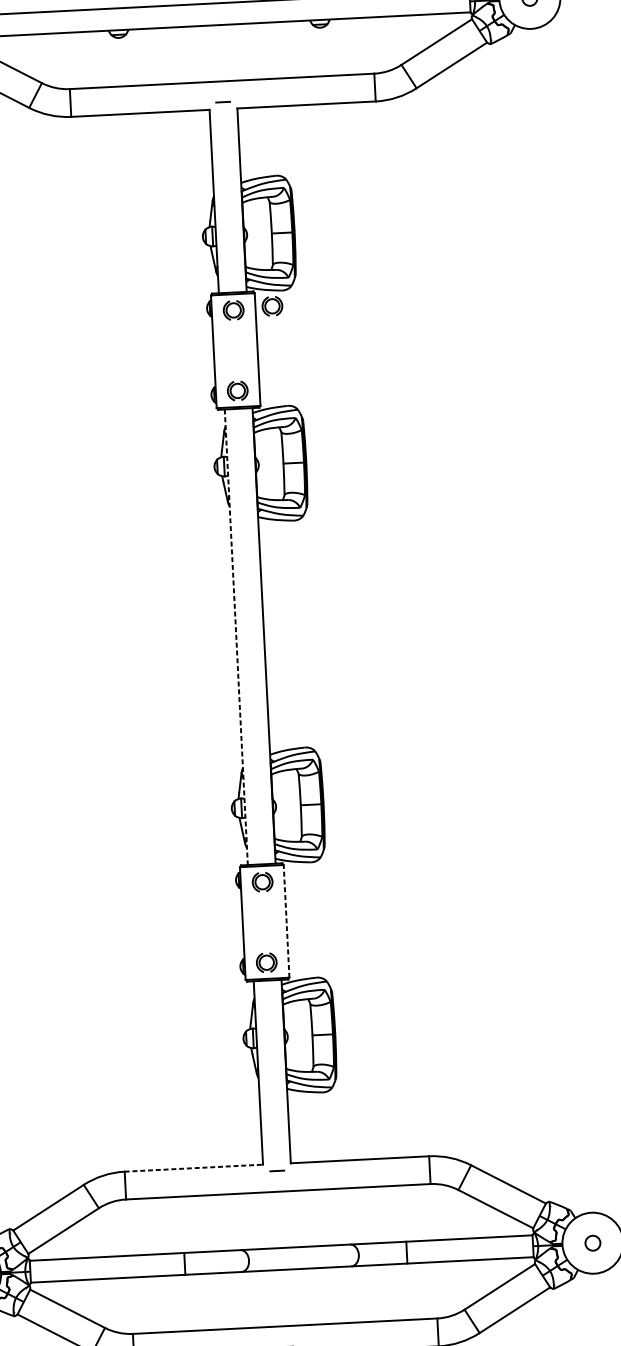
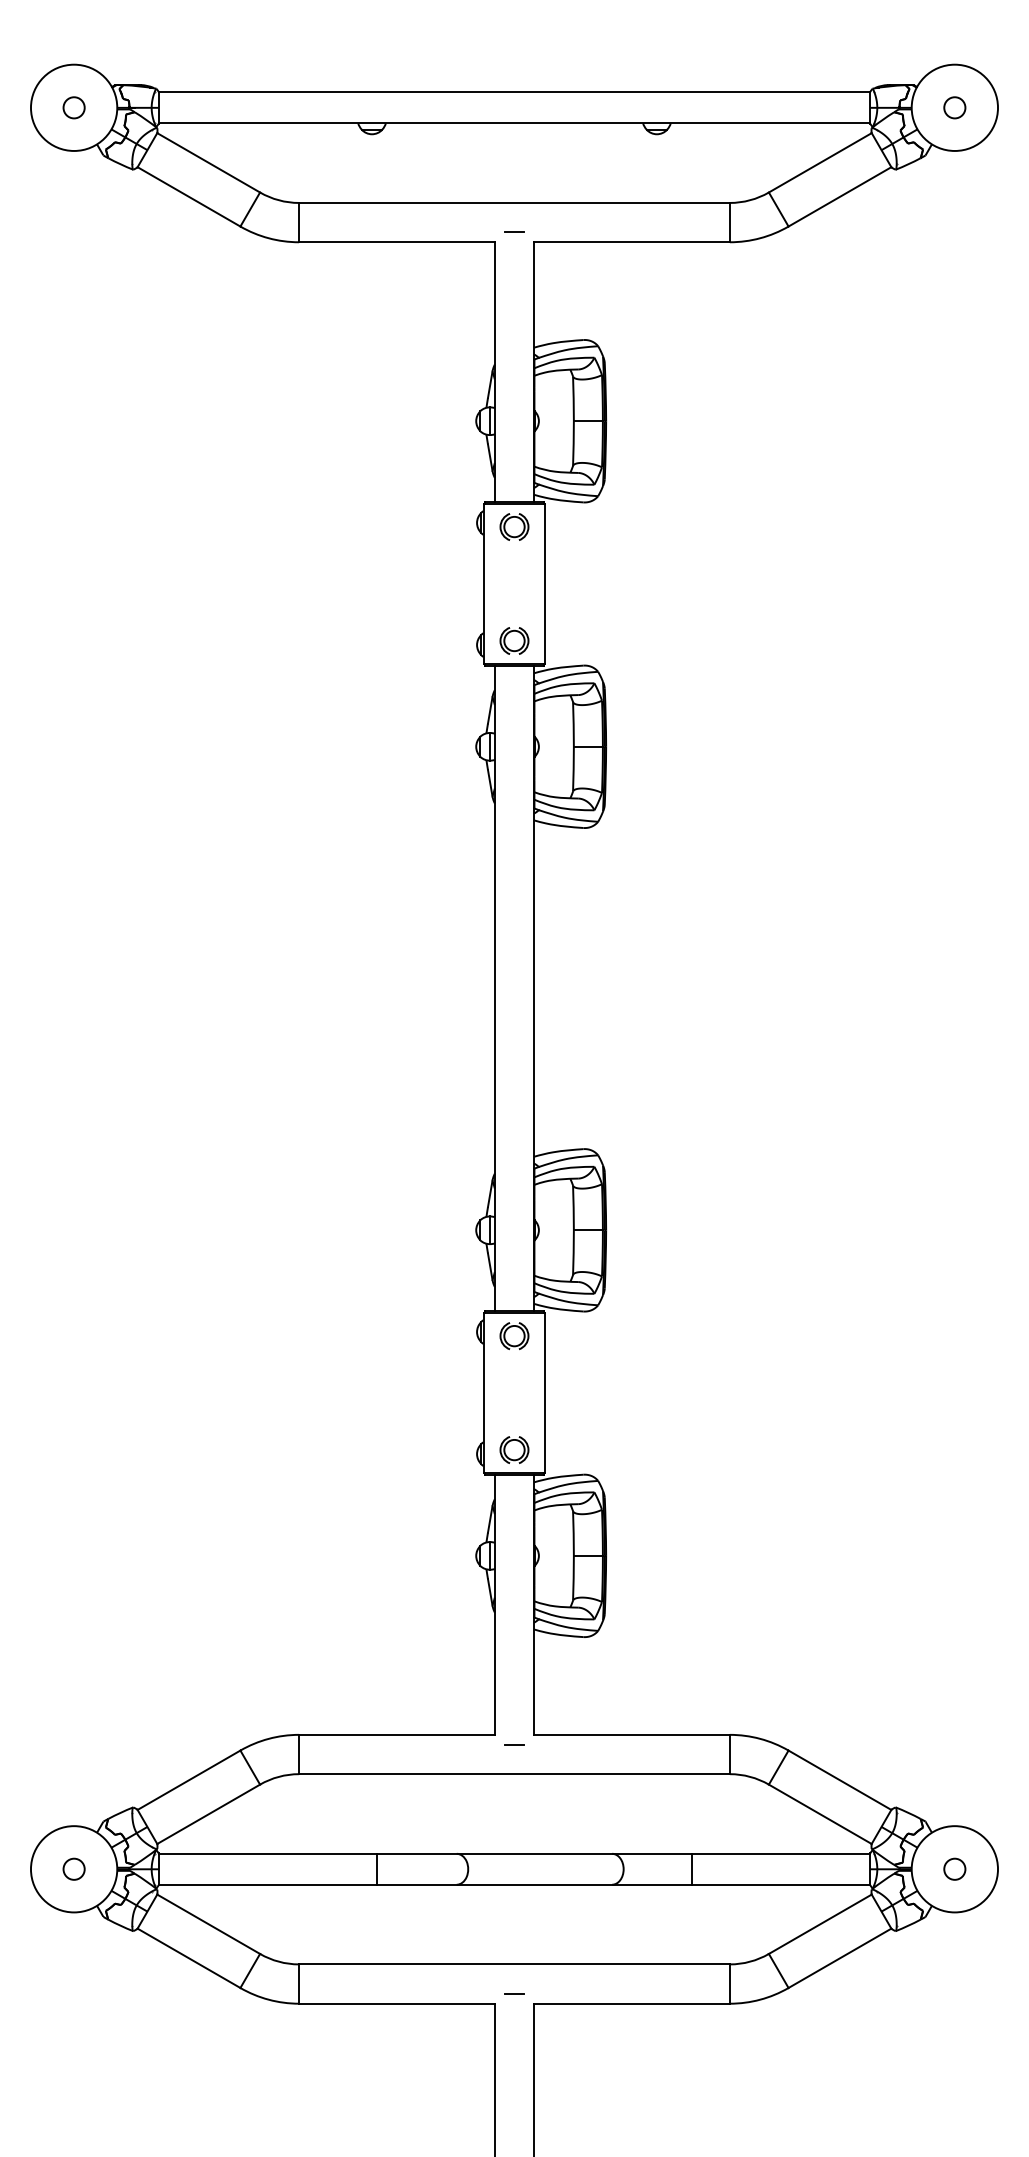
part: (272, 305) -> (569, 523), removed
line: (236, 637) -> (494, 989), dashed -> solid
line: (286, 921) -> (545, 1393), dashed -> solid
line: (193, 1167) -> (396, 1734), dashed -> solid

